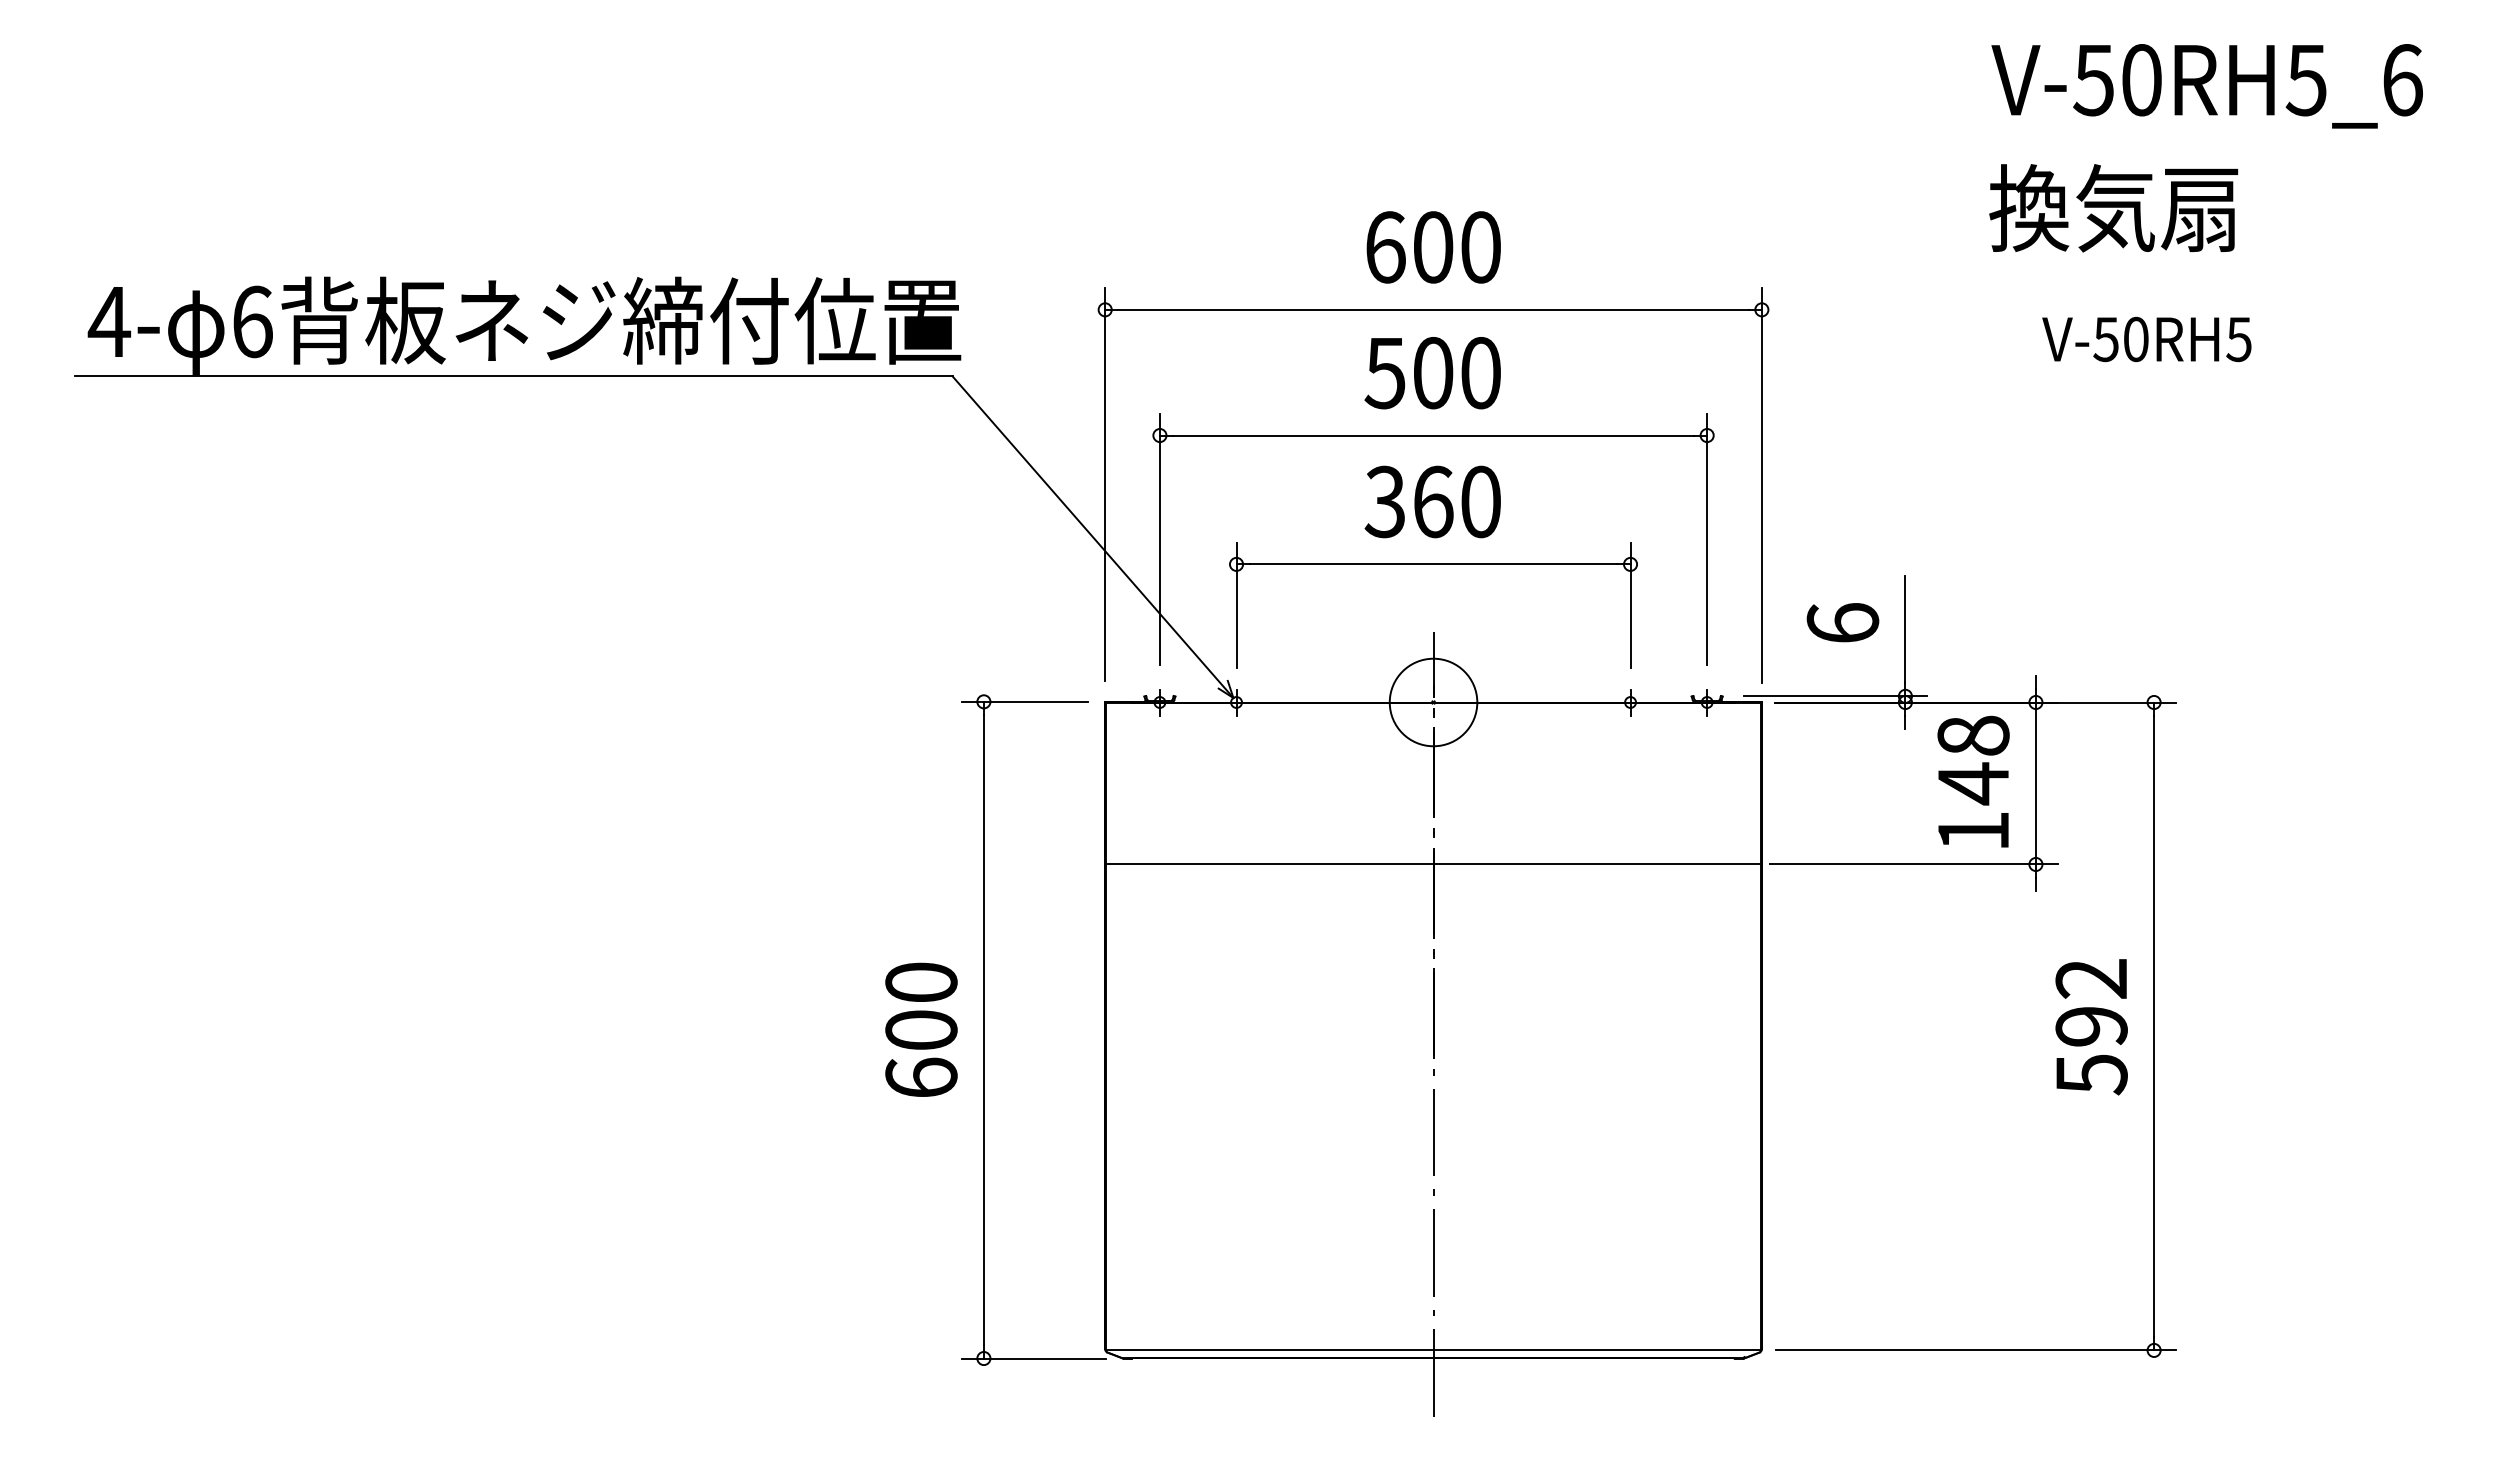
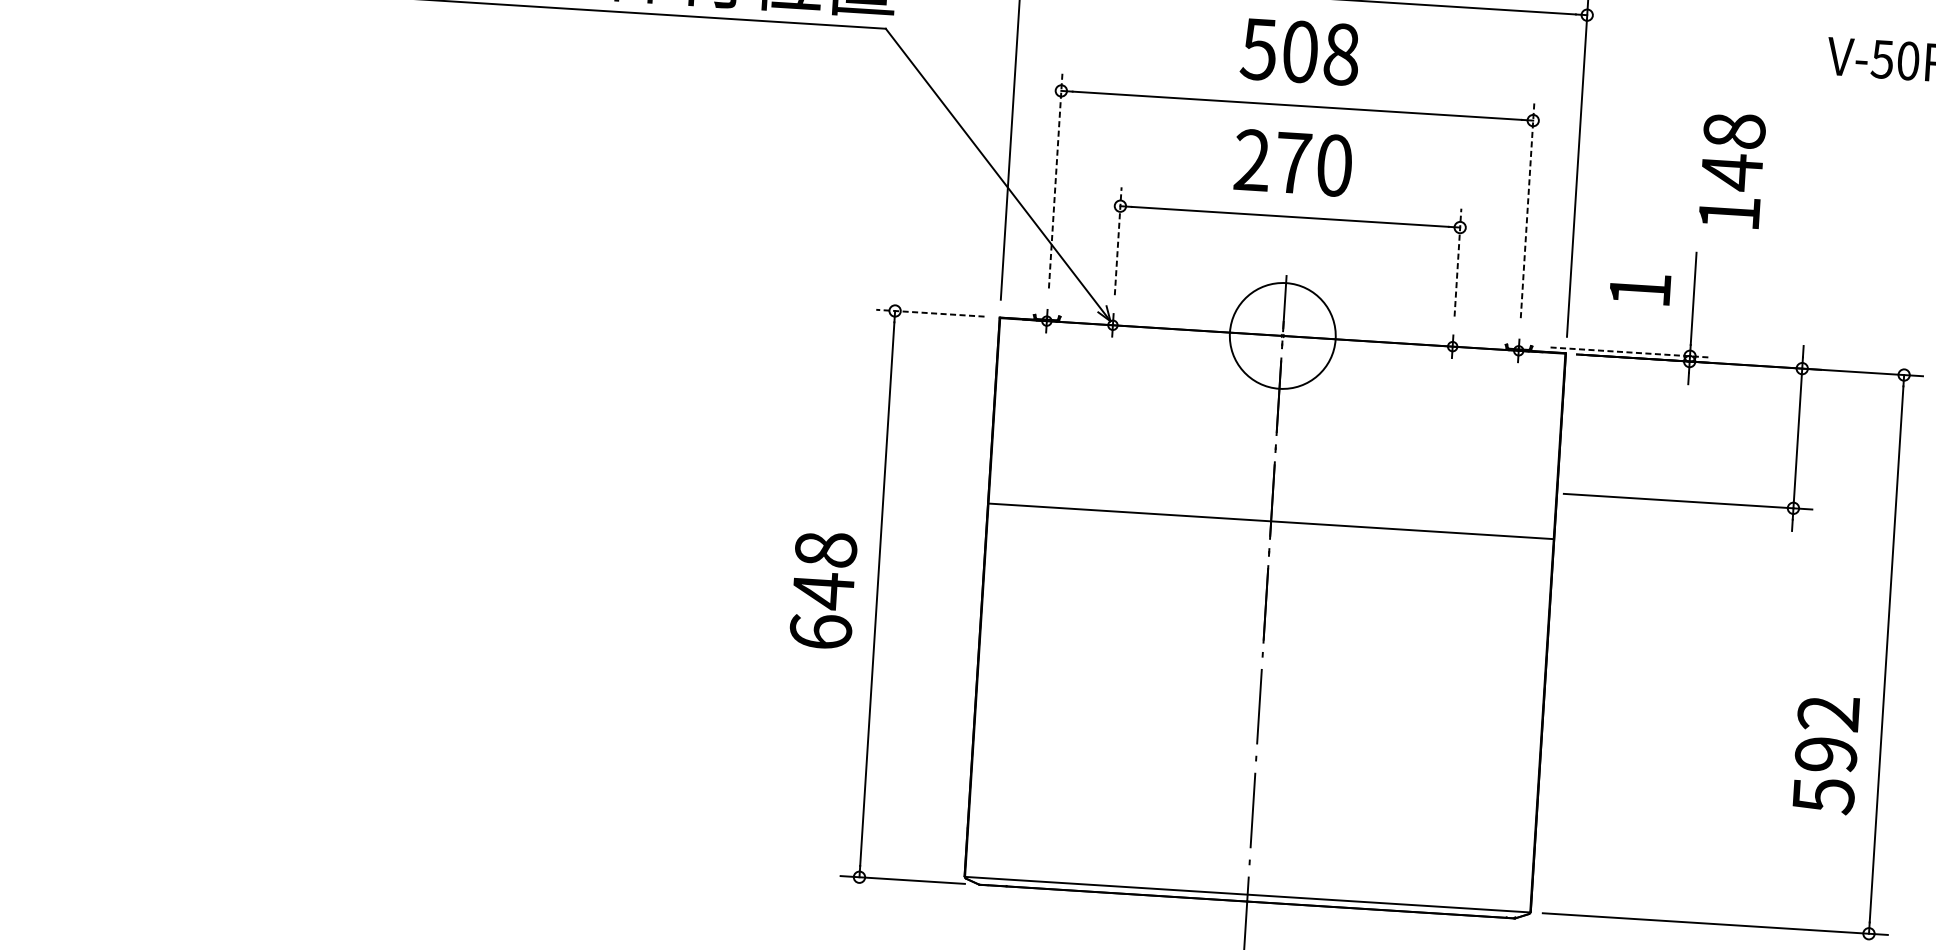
text: (1481, 373) -> (1342, 54), 500 -> 508
text: (1408, 501) -> (1272, 161), 360 -> 270
line: (1159, 538) -> (1055, 179), solid -> dashed
line: (1707, 538) -> (1527, 209), solid -> dashed
line: (1236, 605) -> (1118, 241), solid -> dashed
line: (1630, 605) -> (1457, 263), solid -> dashed
text: (1842, 622) -> (1639, 289), 6 -> 1
line: (1835, 696) -> (1629, 352), solid -> dashed
line: (1024, 701) -> (930, 312), solid -> dashed
circle: (1433, 702) -> (1282, 335), size x1.4
text: (1973, 781) -> (1732, 170), moved
line: (1433, 864) -> (1271, 521), moved
text: (921, 1007) -> (824, 571), 600 -> 648
text: (2091, 1027) -> (1826, 755), moved

